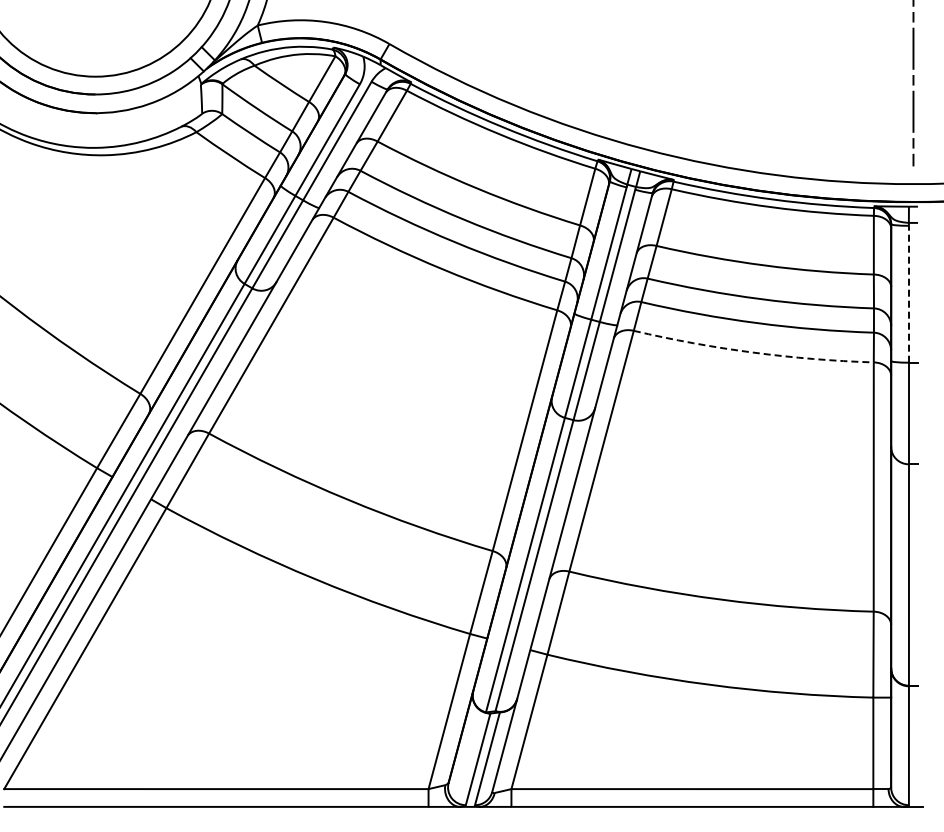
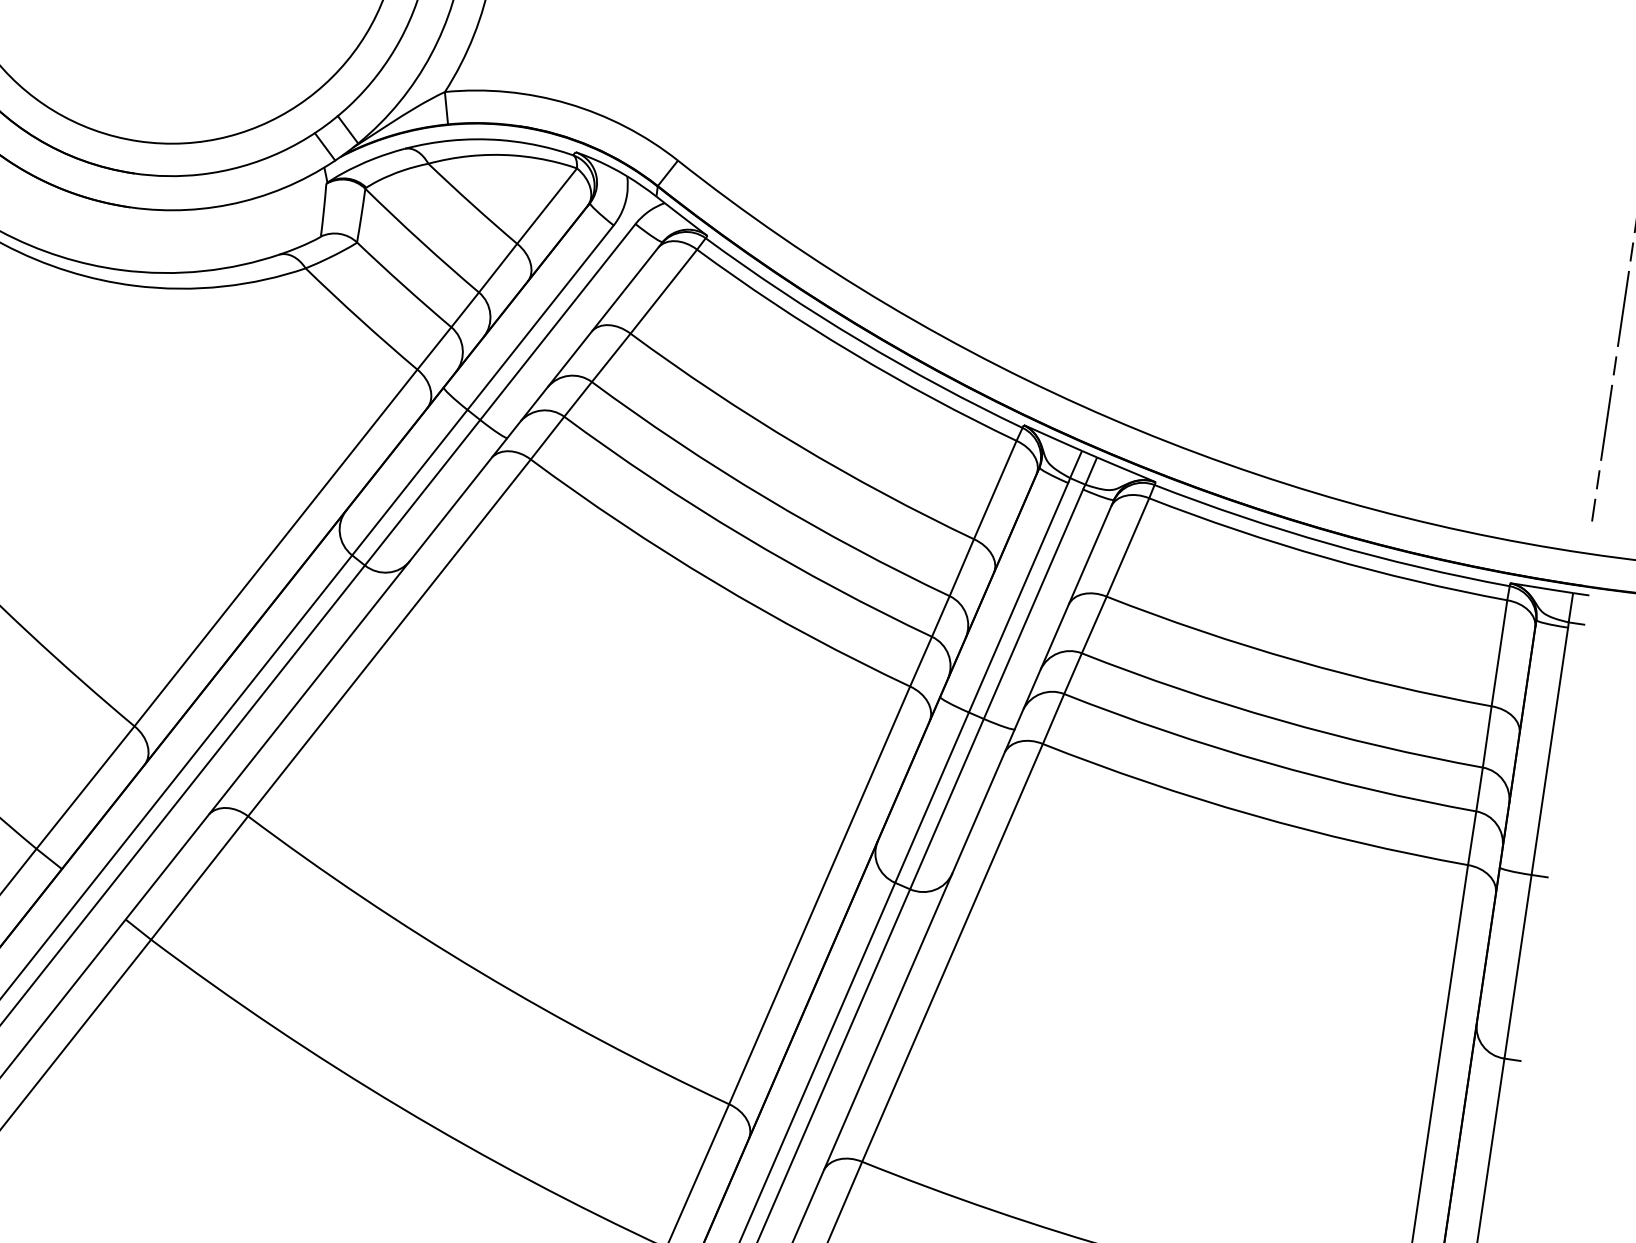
line: (908, 293) -> (1549, 749), dashed -> solid
arc: (753, 352) -> (1253, 815), dashed -> solid

